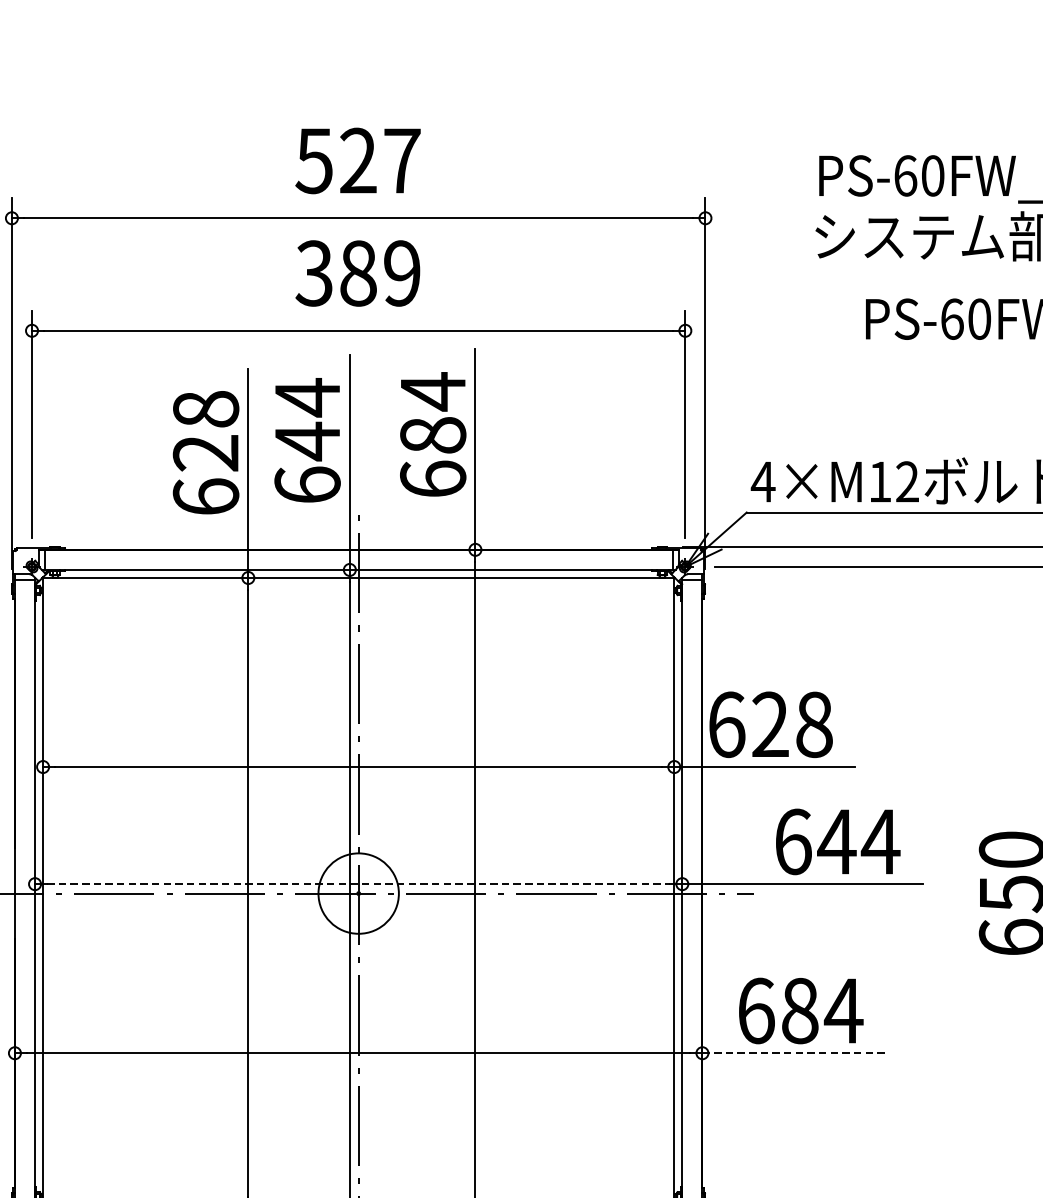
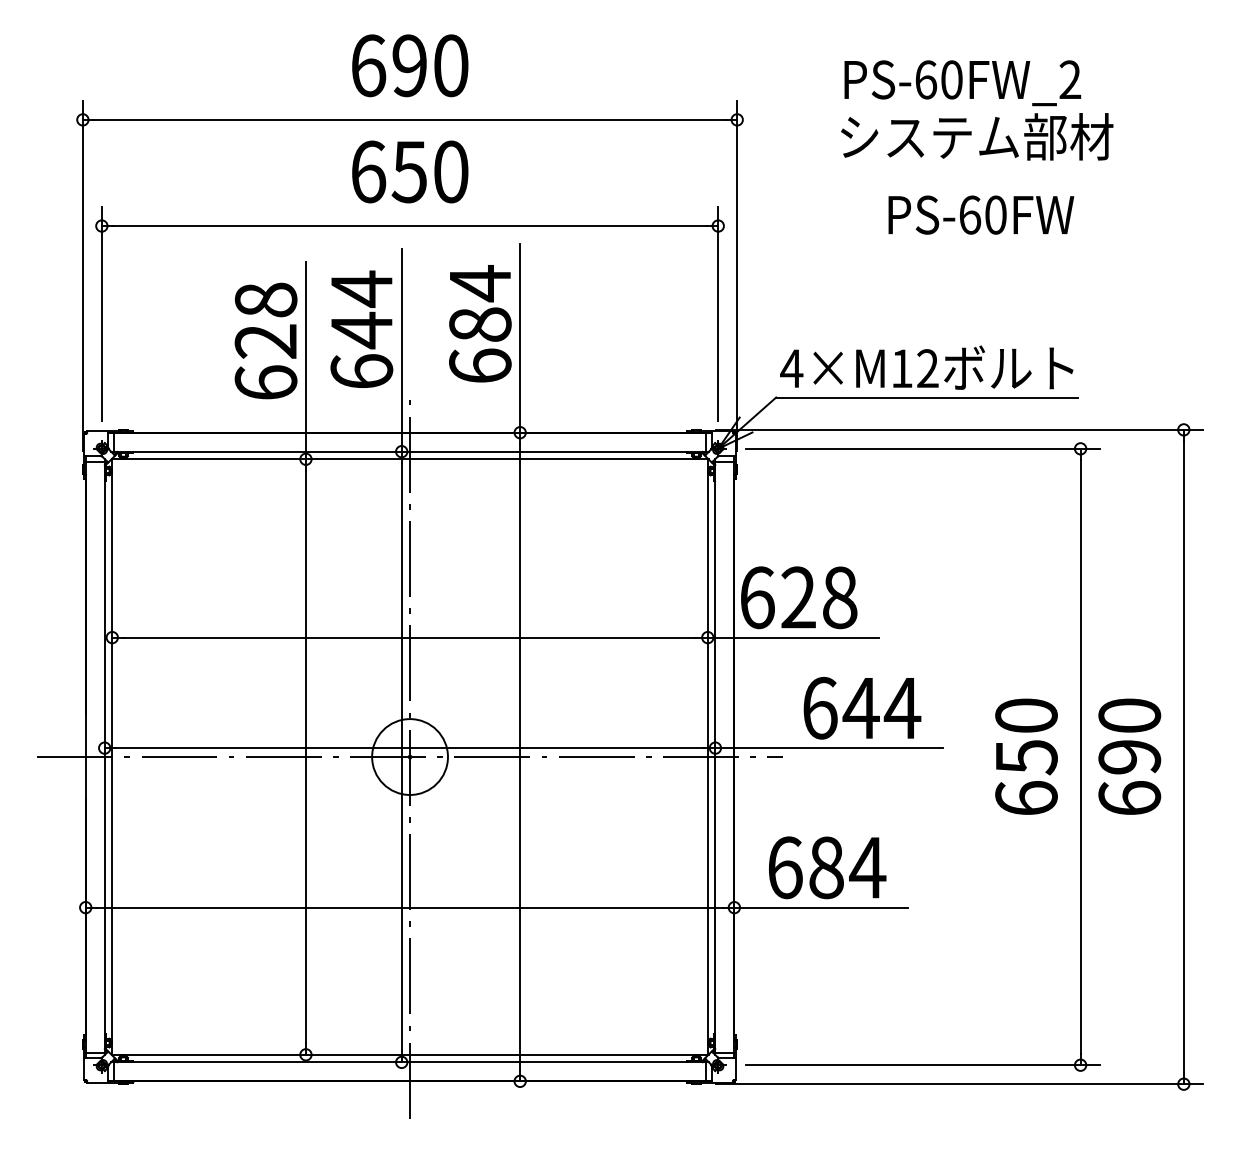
text: (358, 160) -> (409, 65), 527 -> 690
text: (358, 272) -> (409, 171), 389 -> 650
line: (359, 884) -> (410, 748), dashed -> solid
line: (794, 1053) -> (821, 907), dashed -> solid

